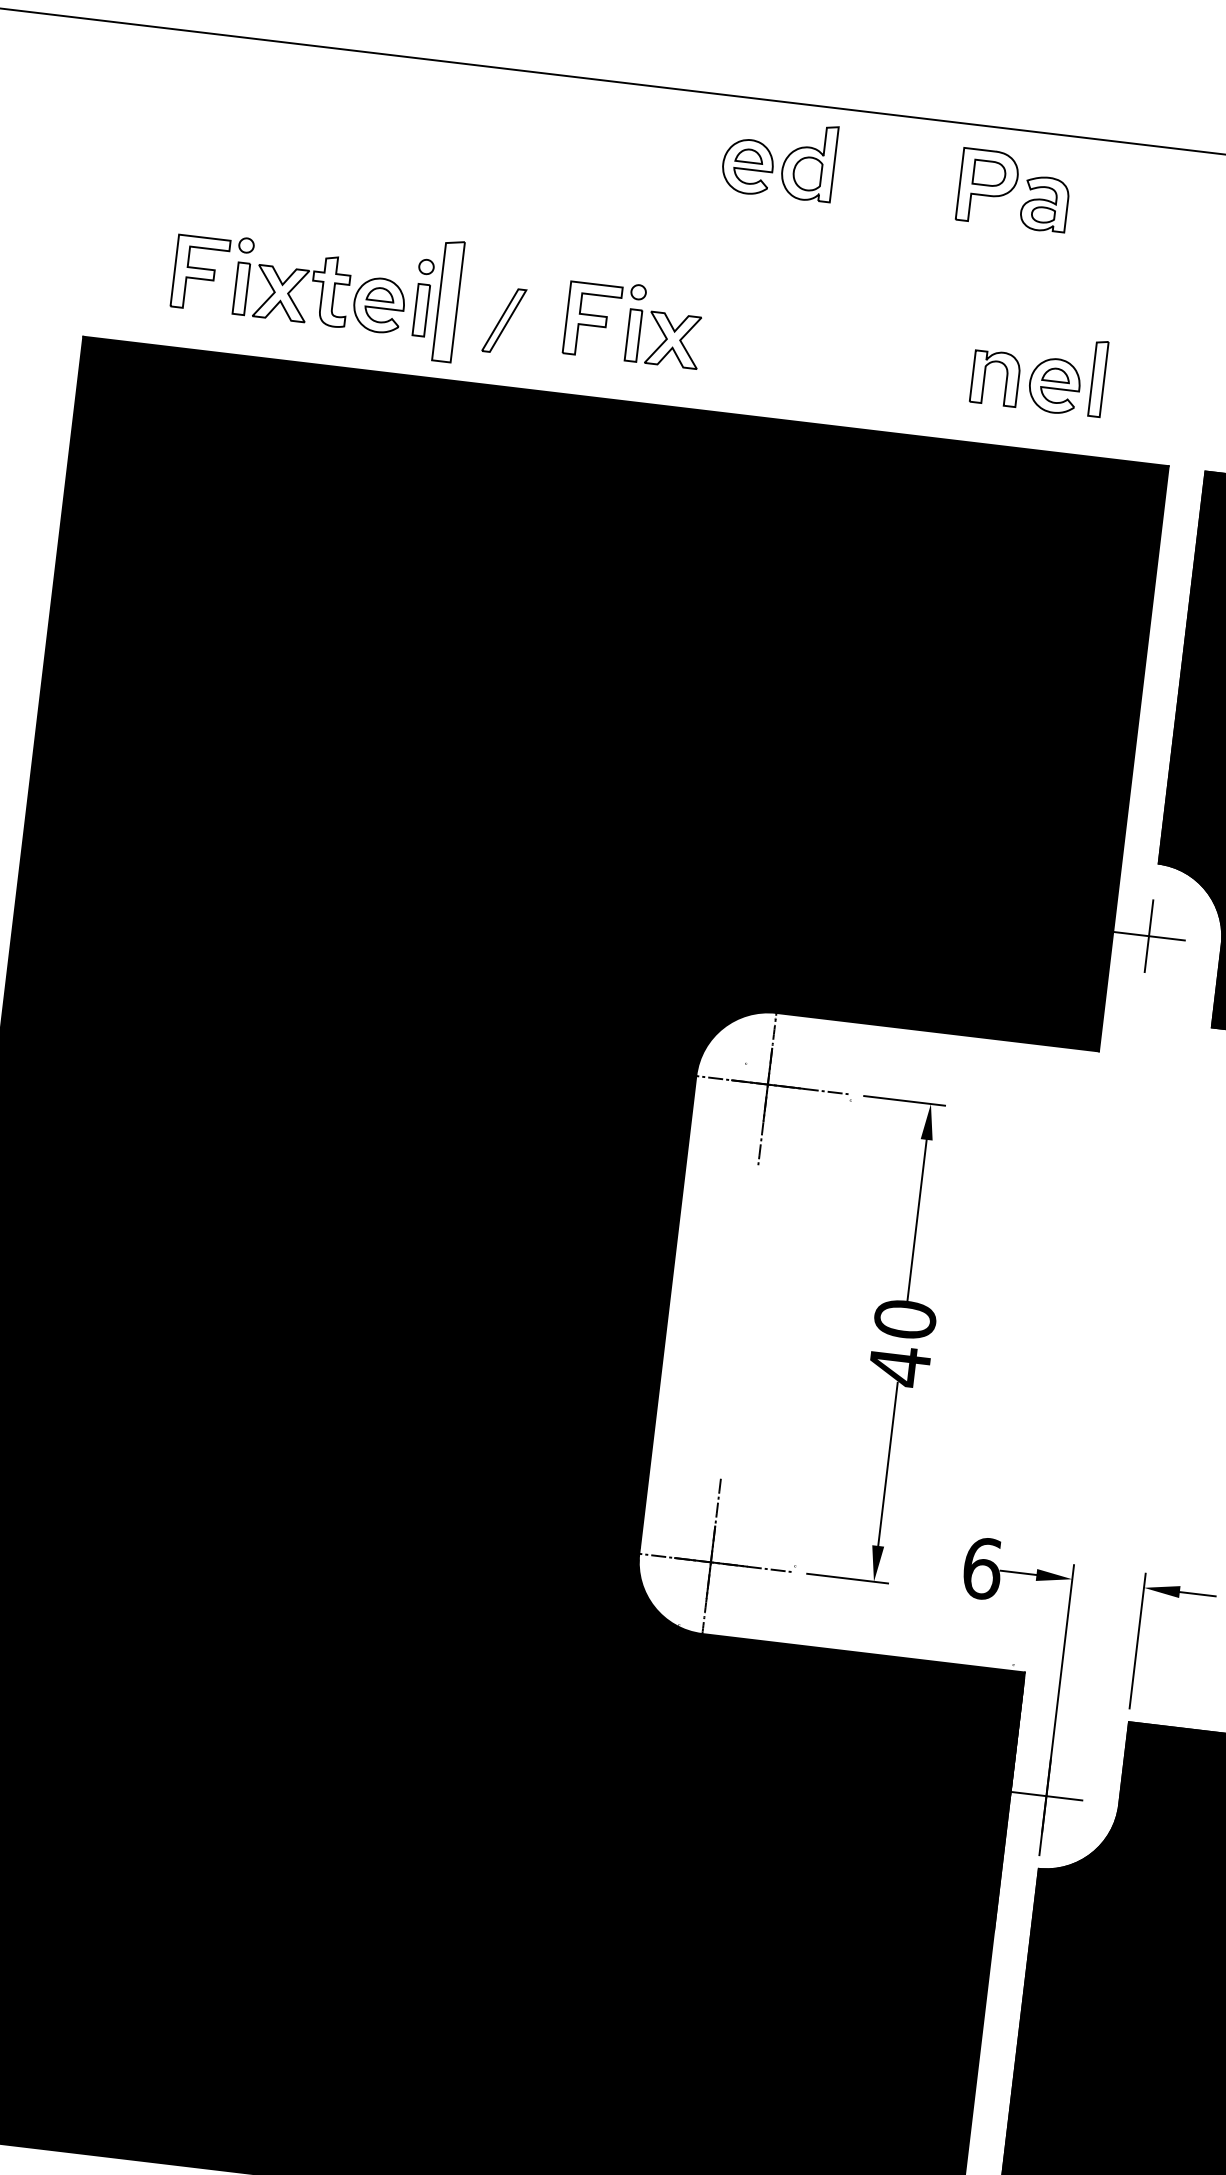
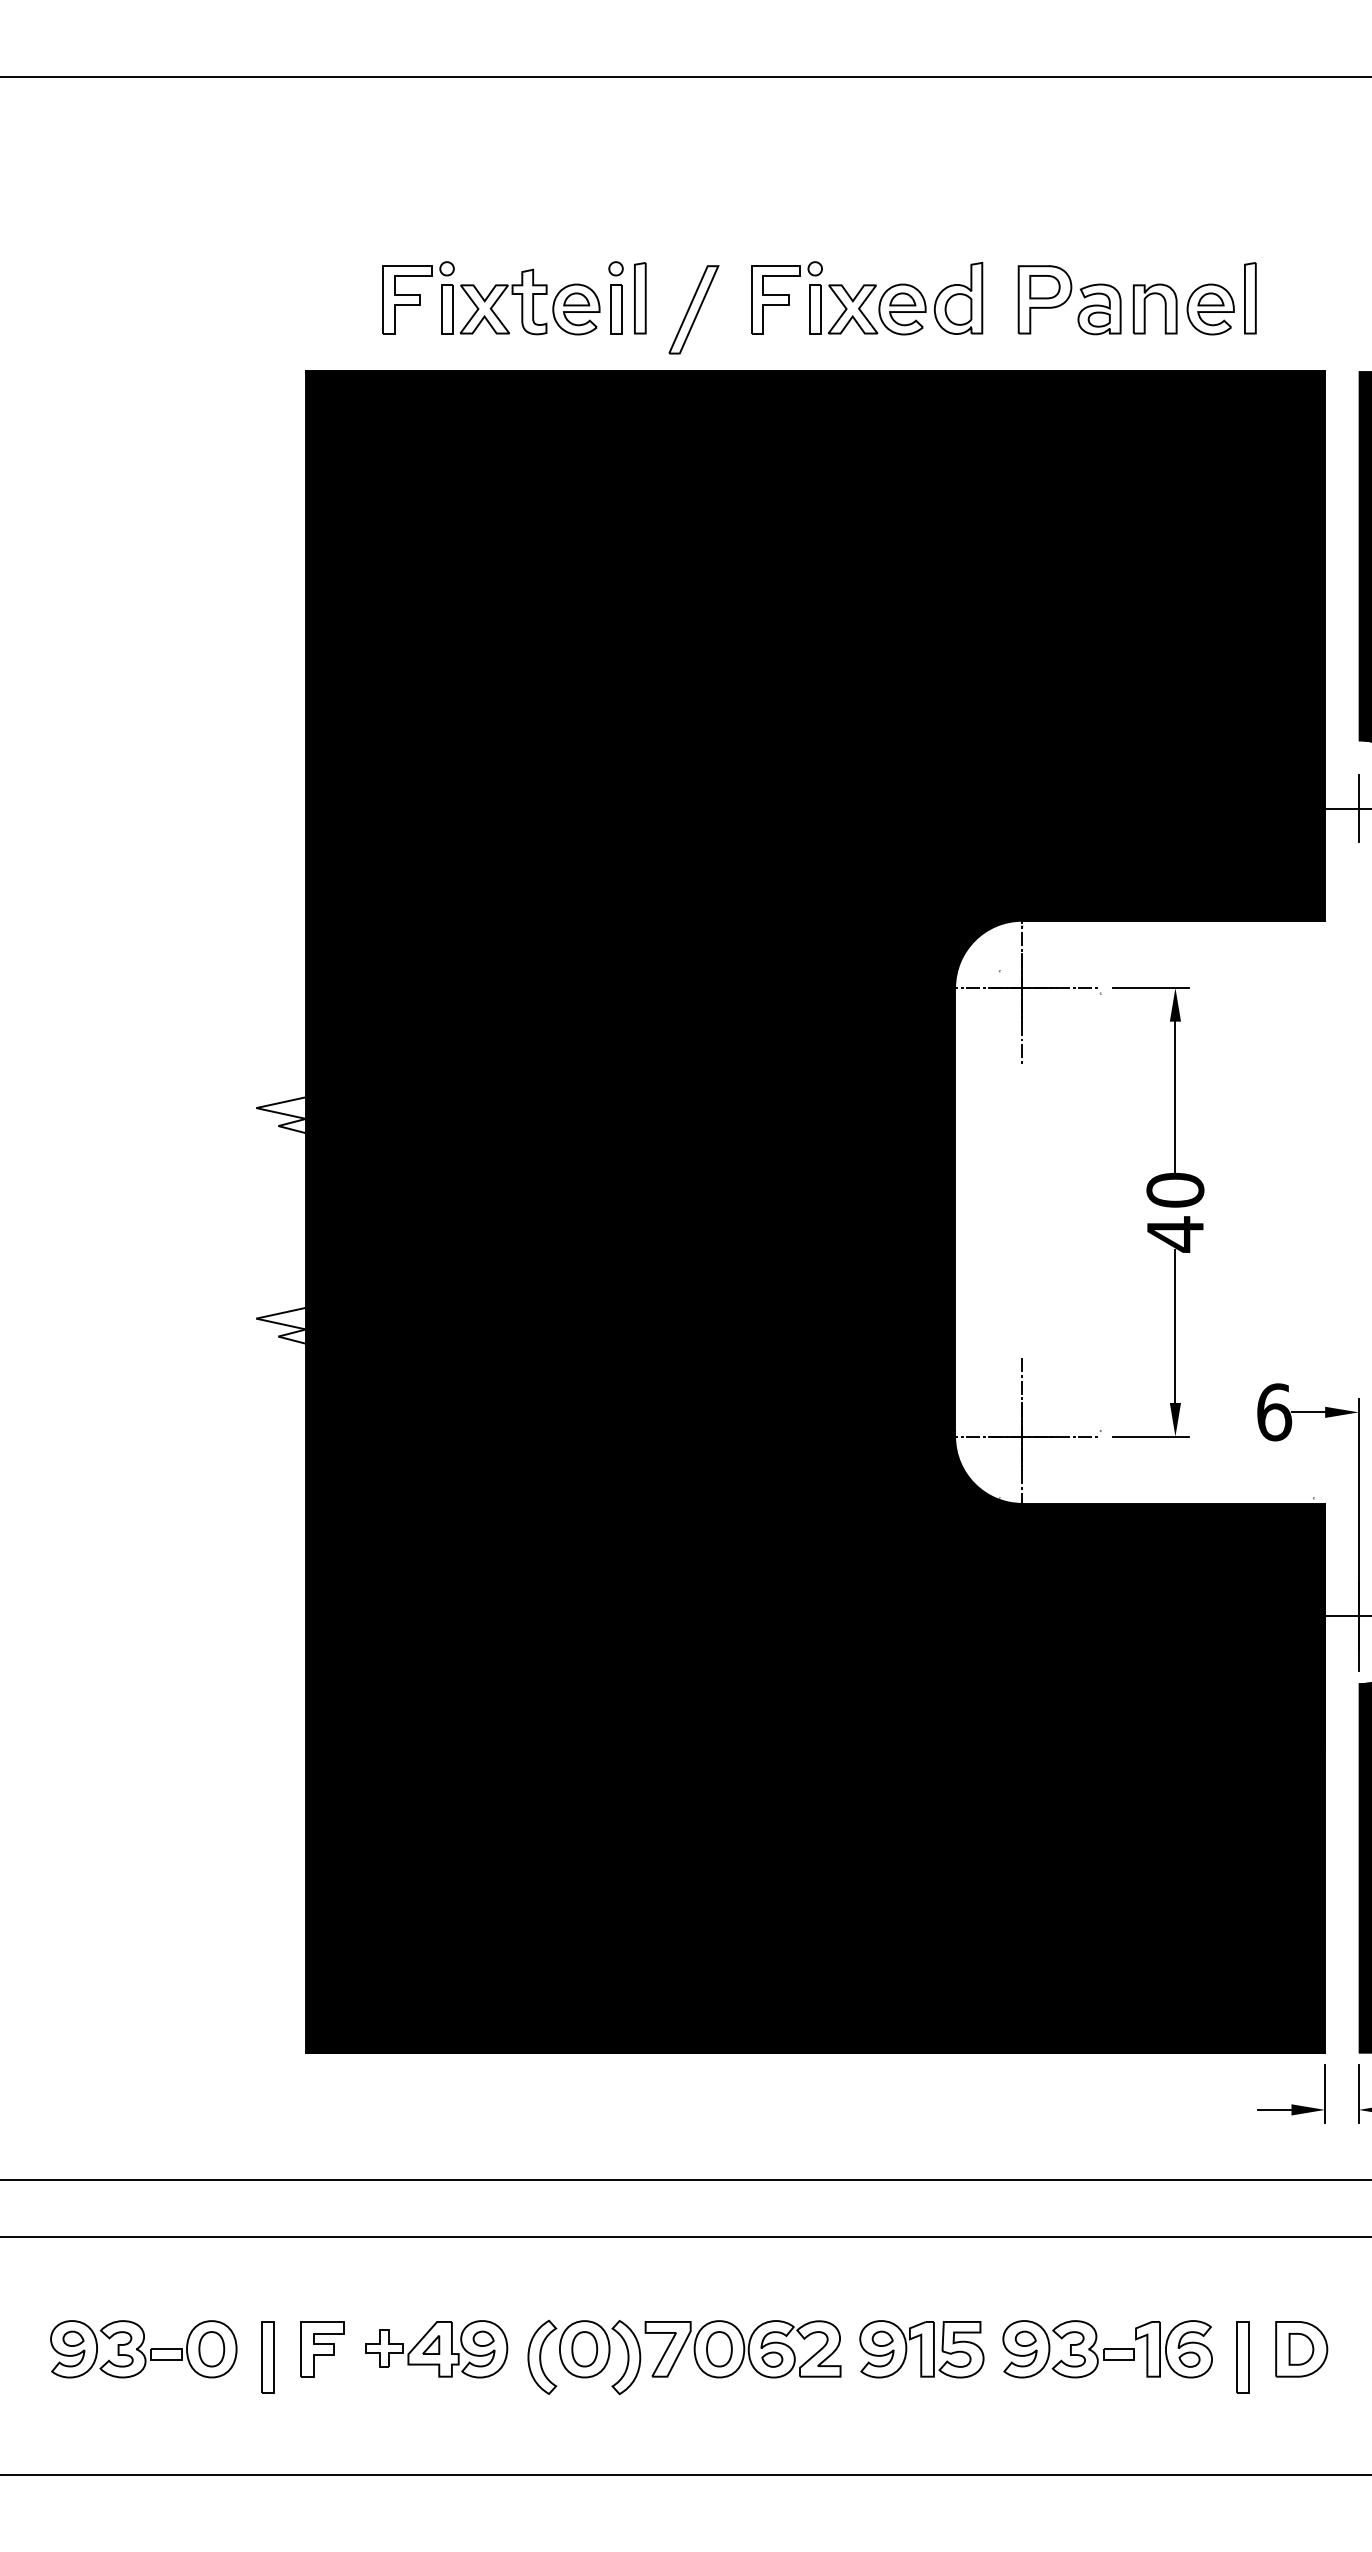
part: (779, 158) -> (930, 298), moved
part: (1013, 190) -> (1069, 300), moved
part: (448, 301) -> (640, 298), size x0.62
part: (503, 320) -> (693, 309), size x1.43

